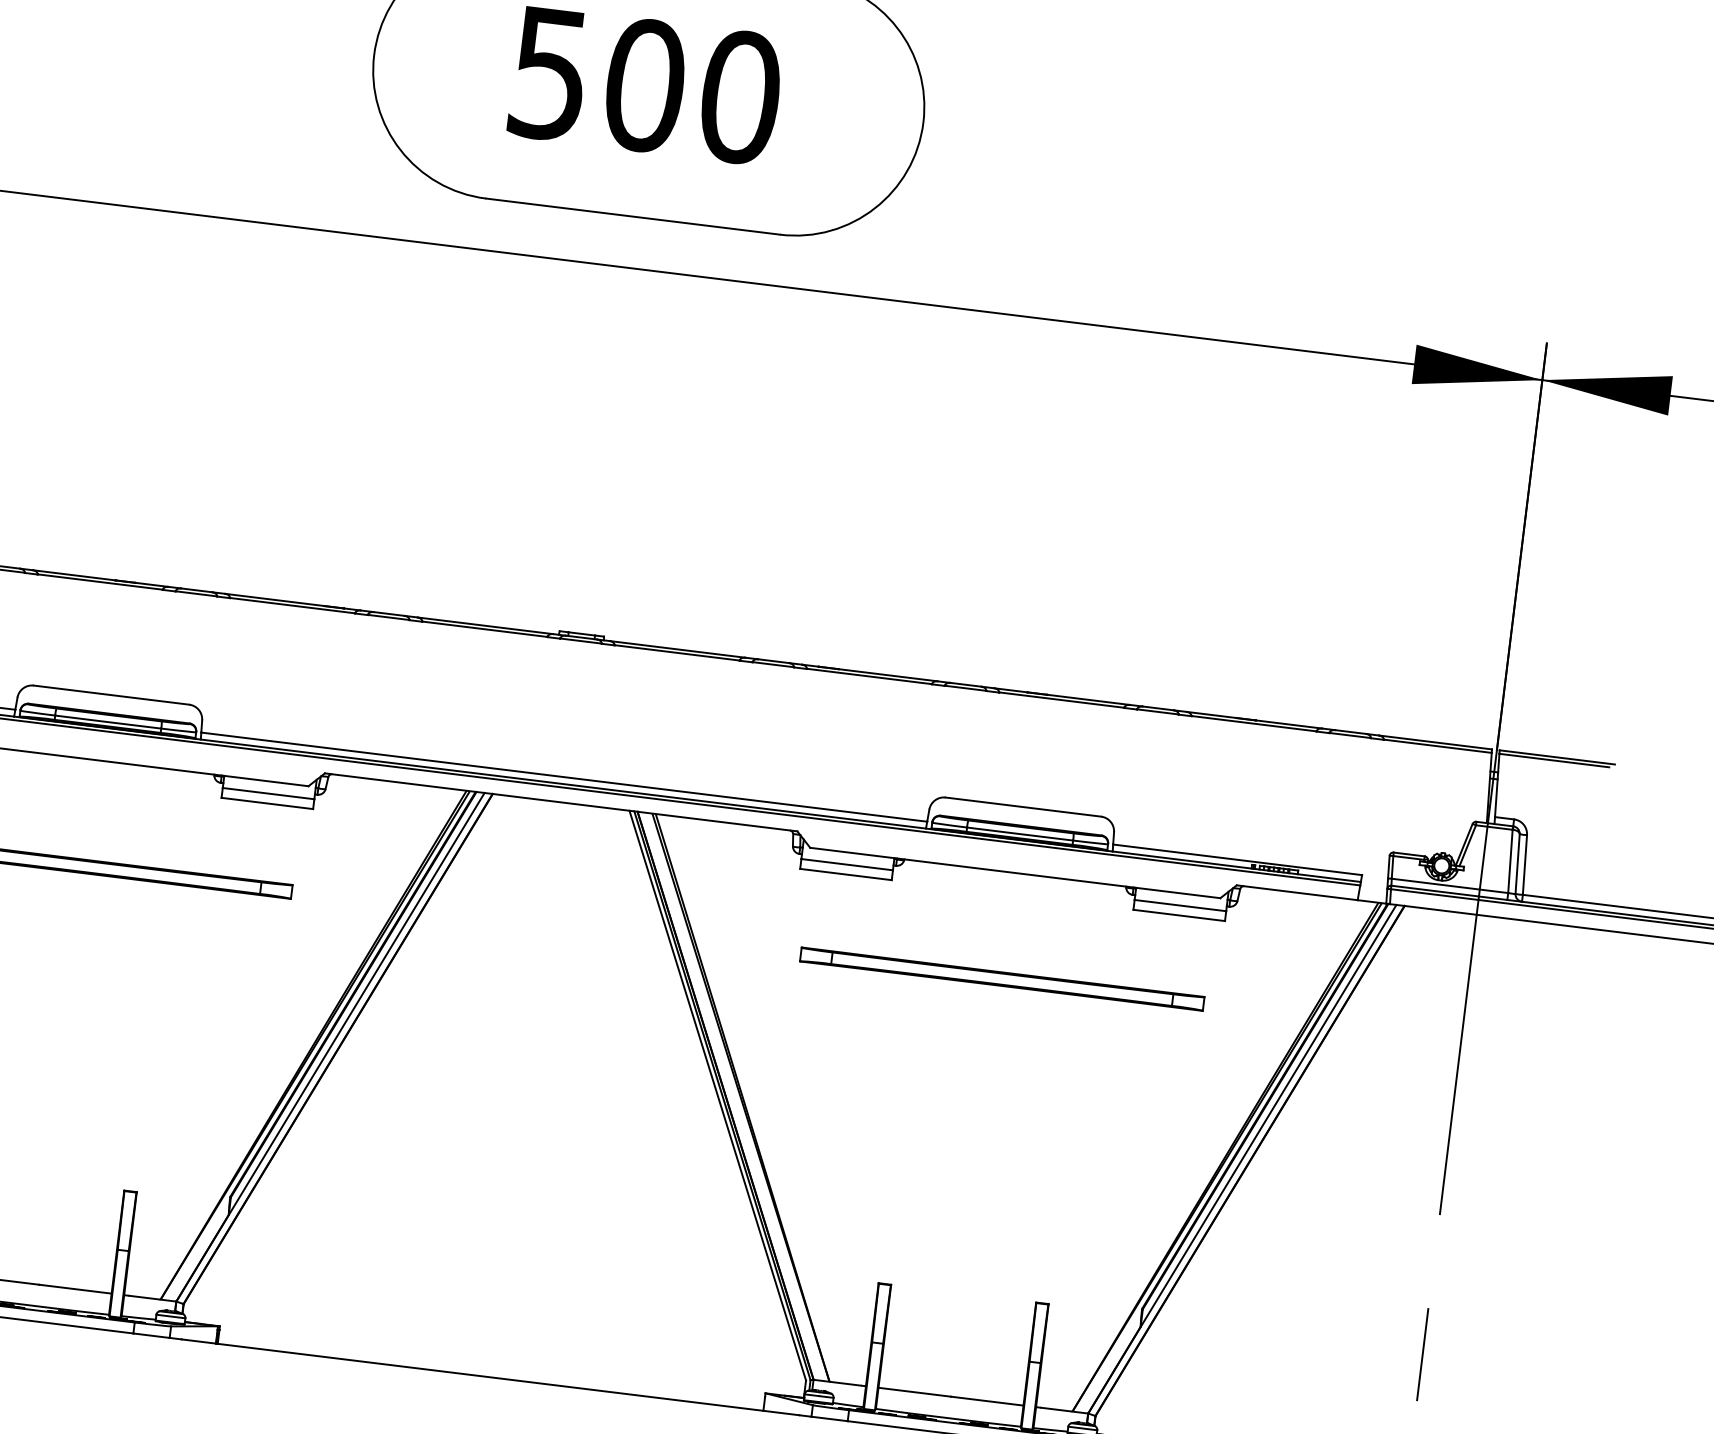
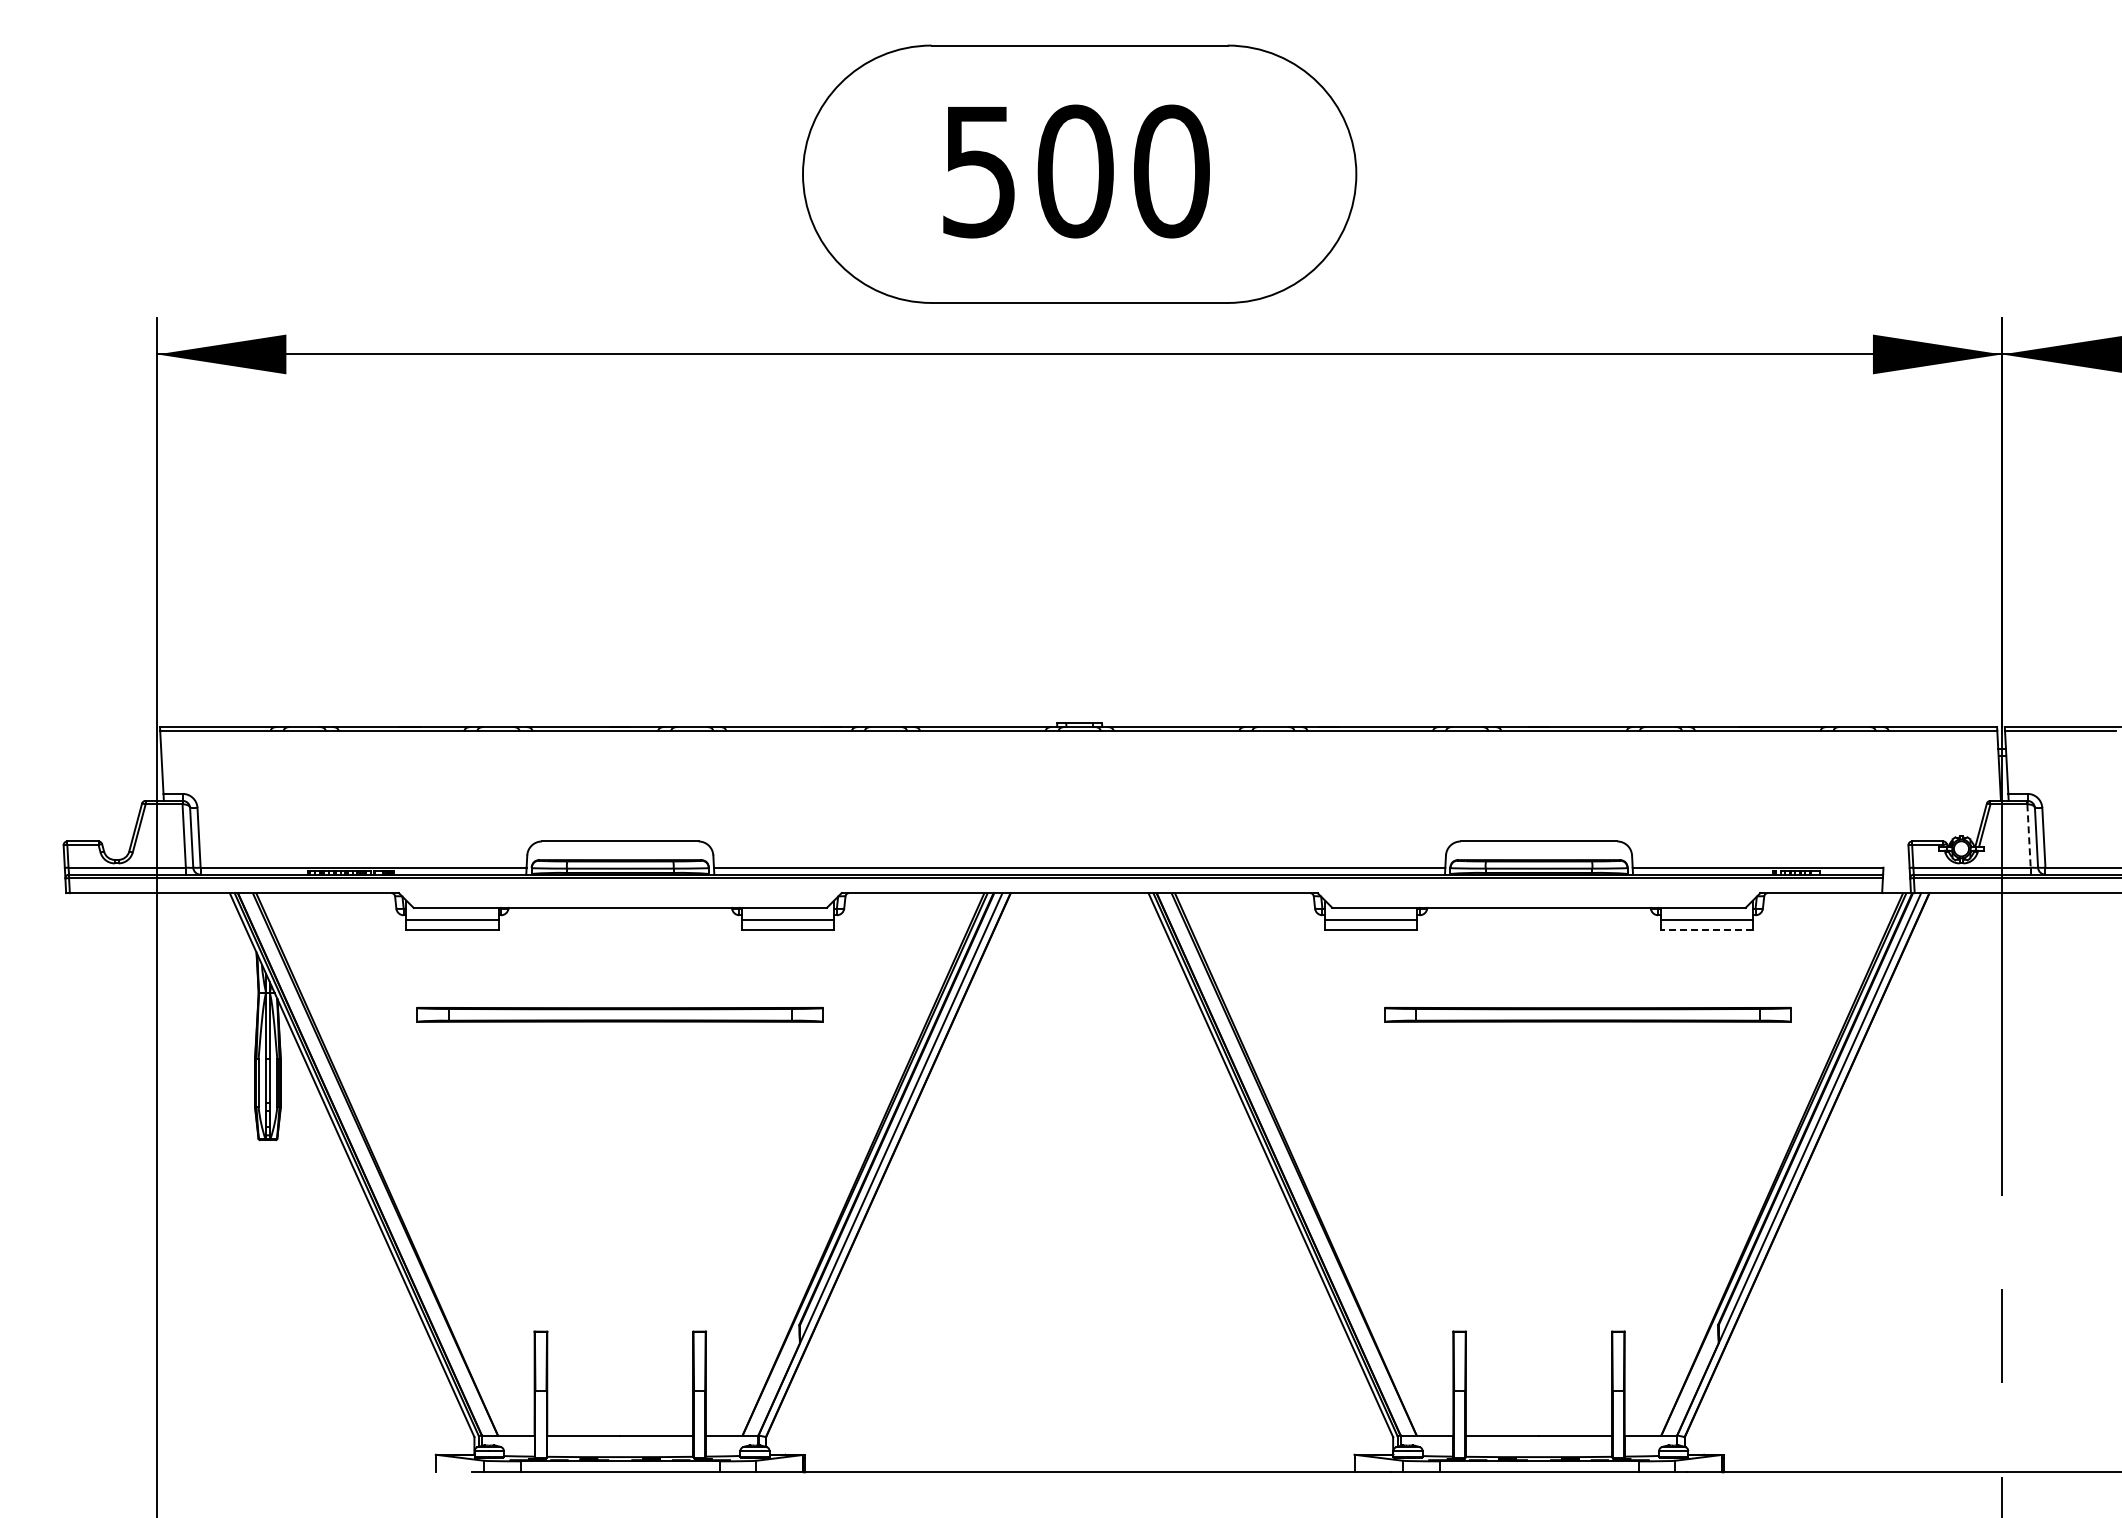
line: (1510, 861) -> (2029, 836), solid -> dashed
line: (1178, 915) -> (1706, 930), solid -> dashed
part: (1001, 978) -> (1587, 1014), moved

